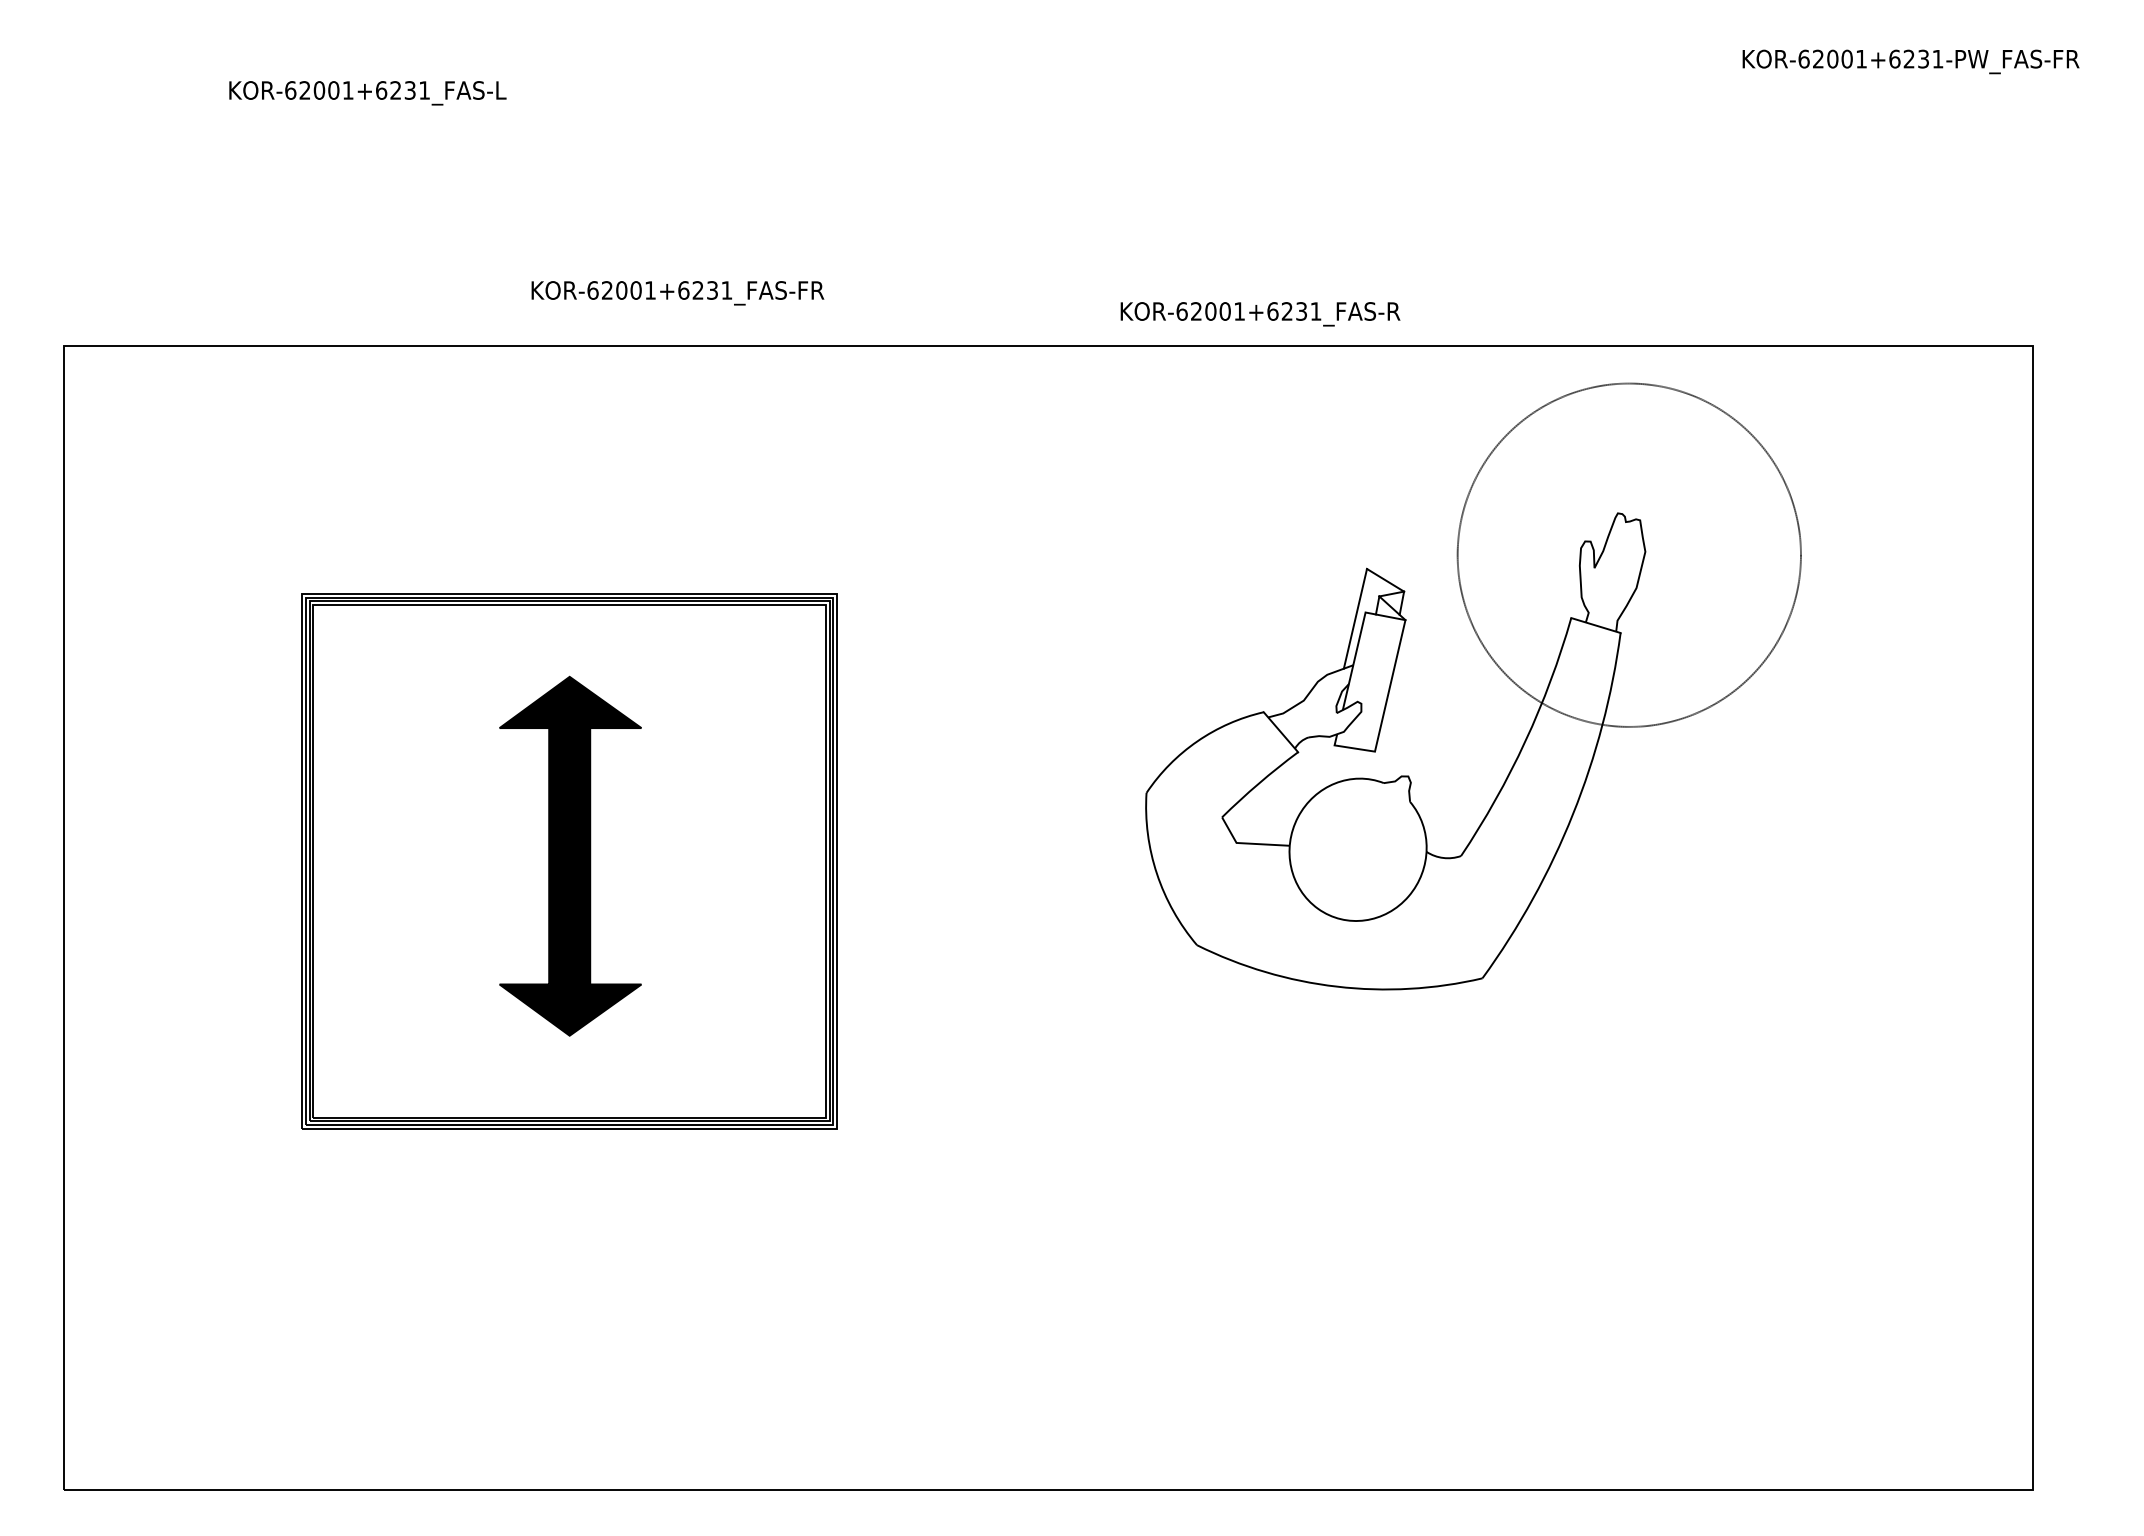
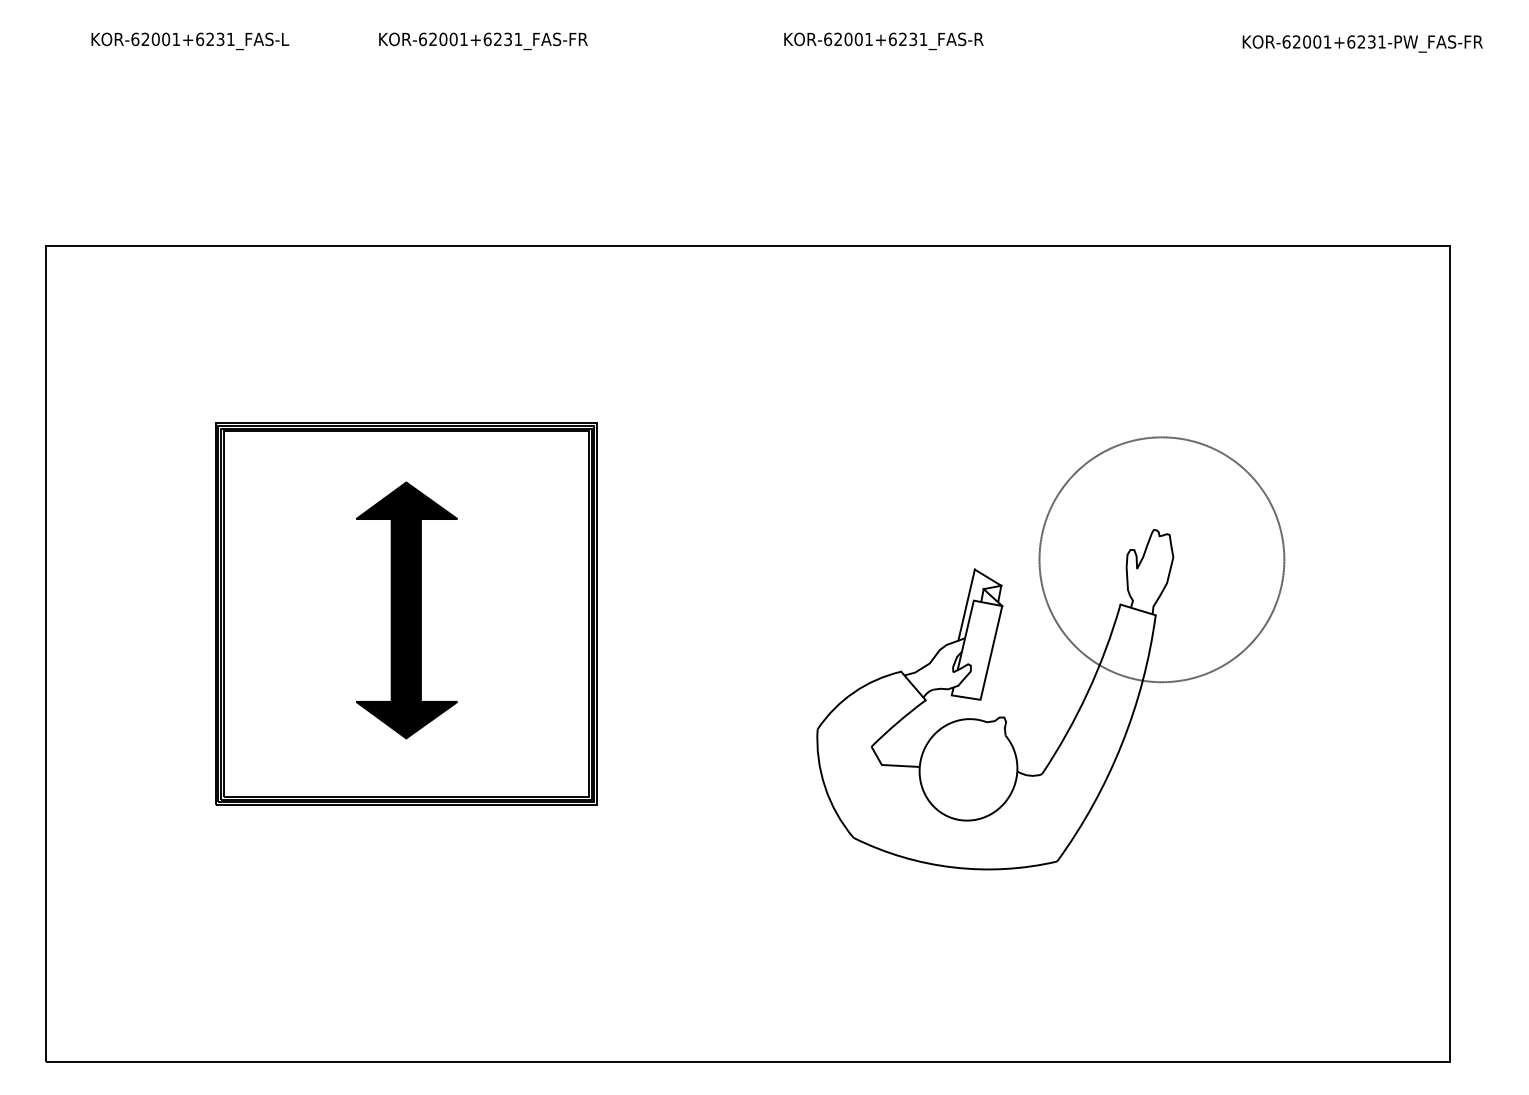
text: (367, 93) -> (190, 41), moved
text: (677, 293) -> (483, 41), moved
text: (1260, 314) -> (883, 41), moved
part: (1499, 669) -> (1069, 641), moved

